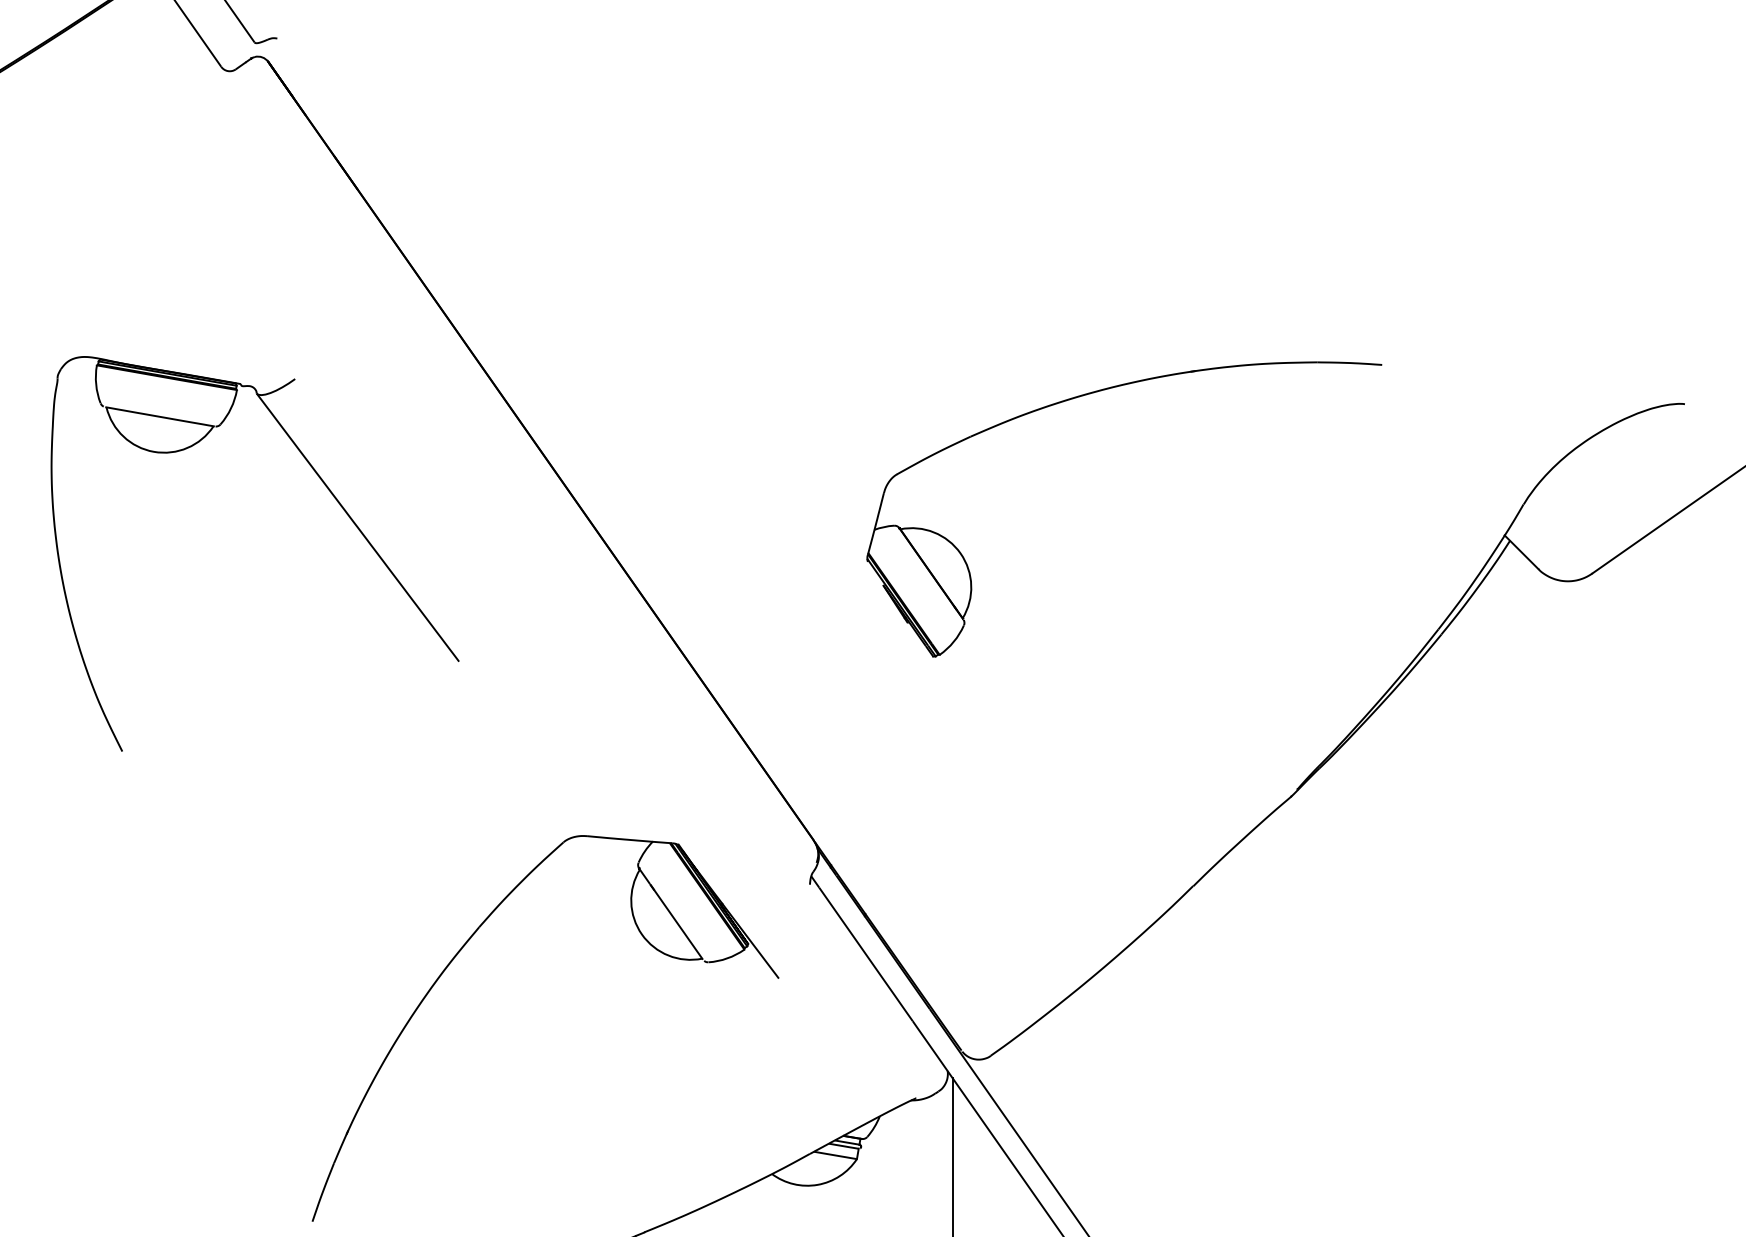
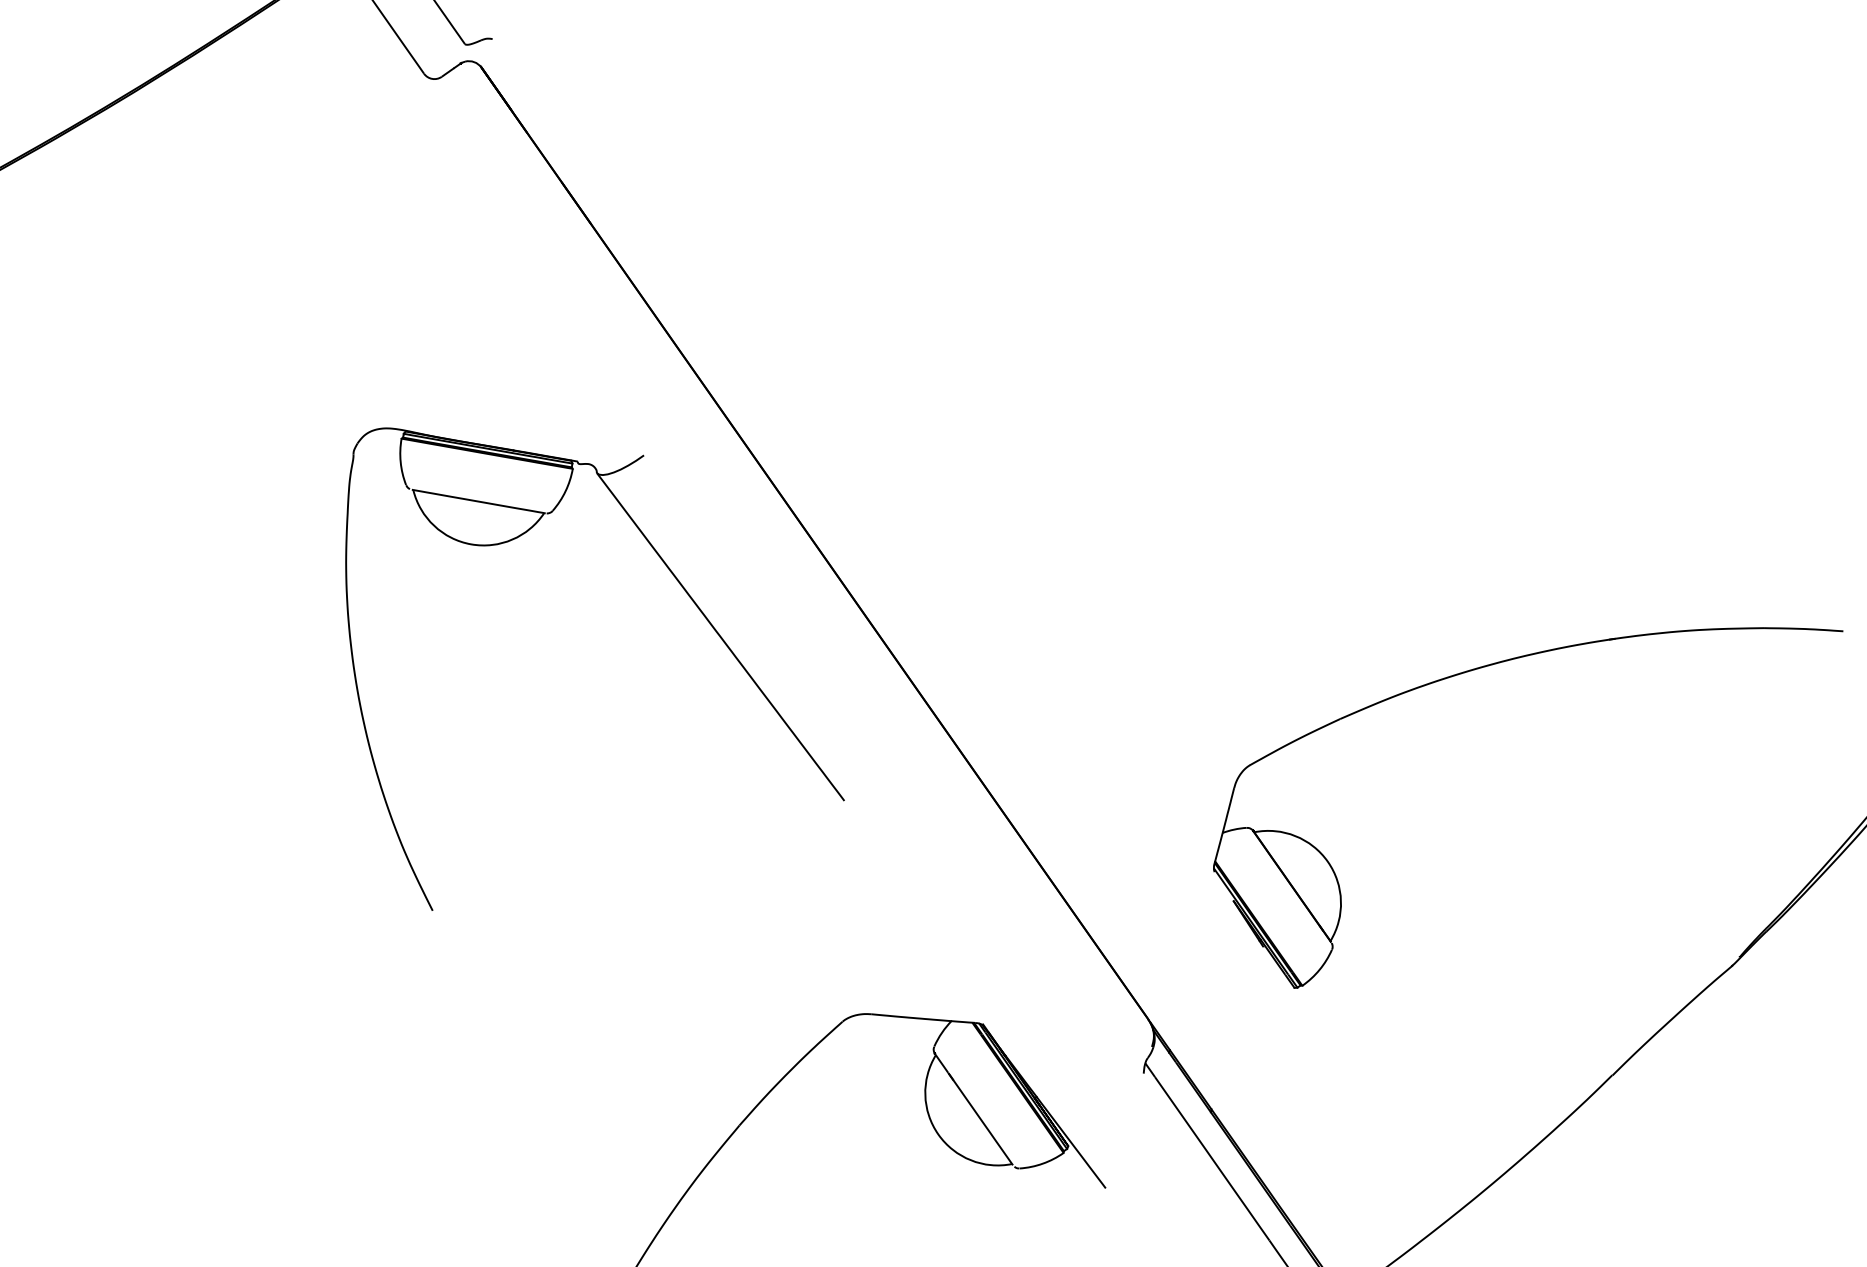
part: (1090, 394) -> (1486, 667), moved
part: (330, 493) -> (687, 595), moved

